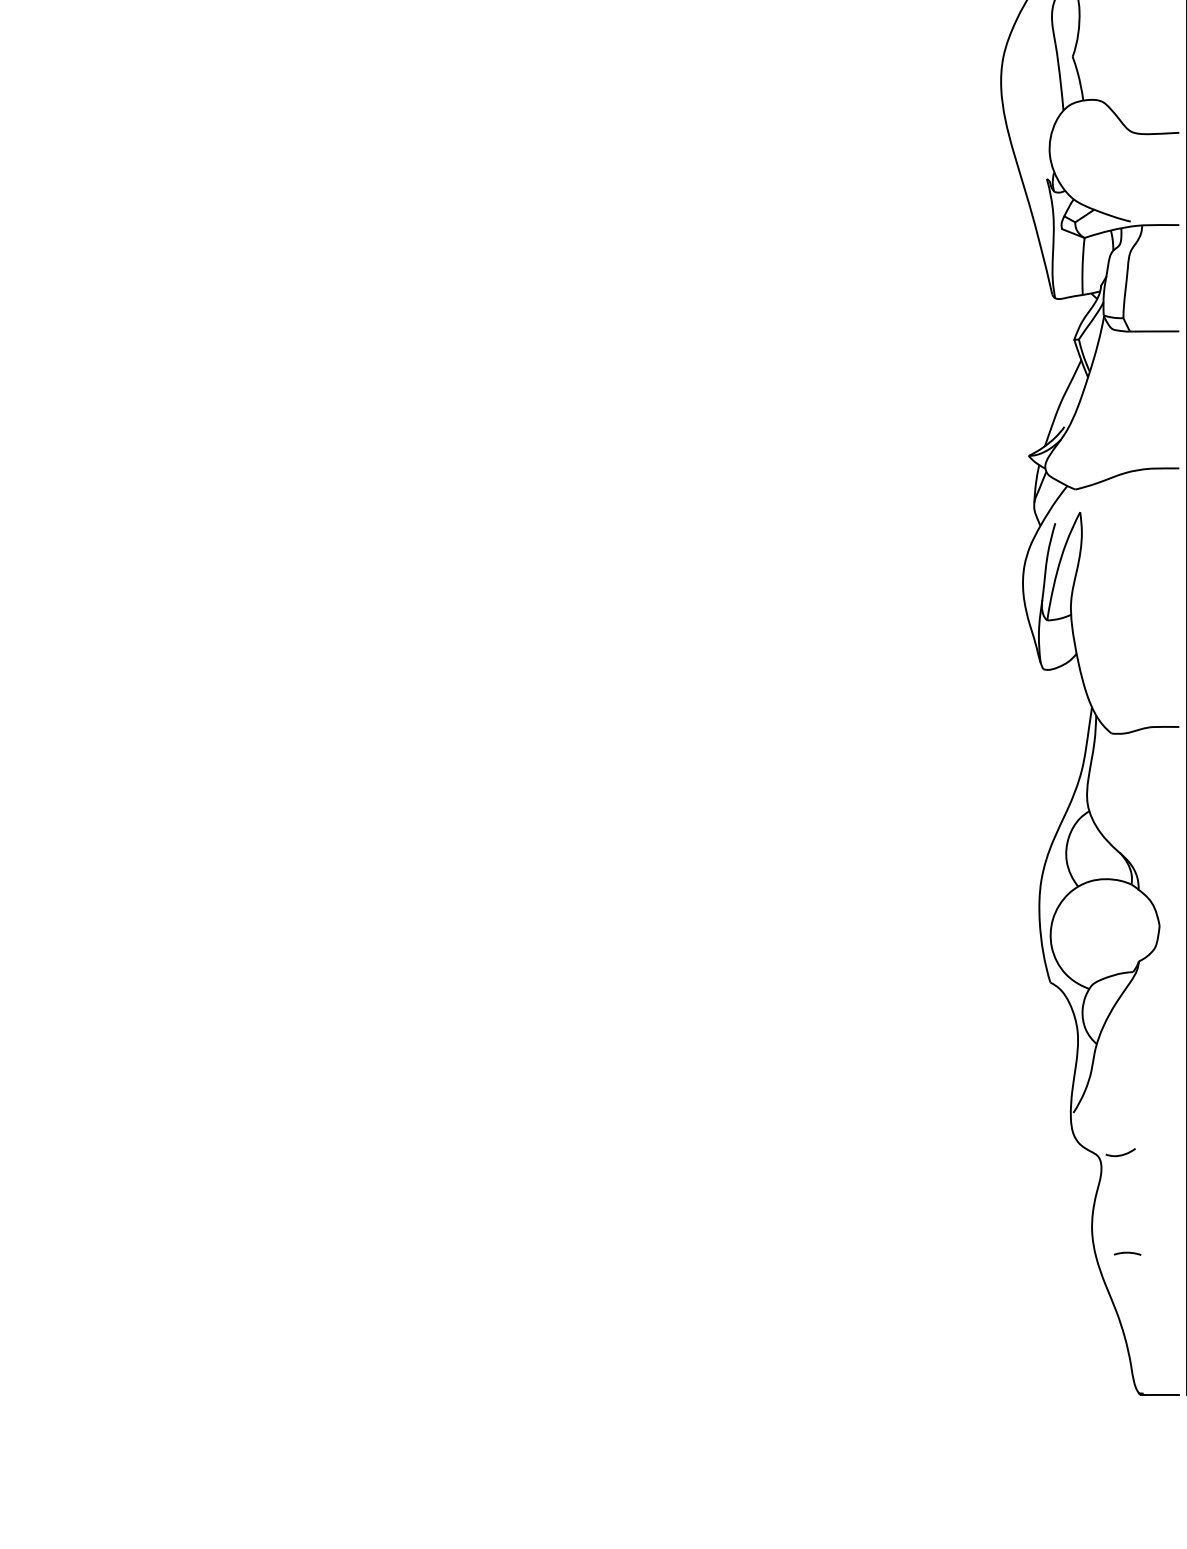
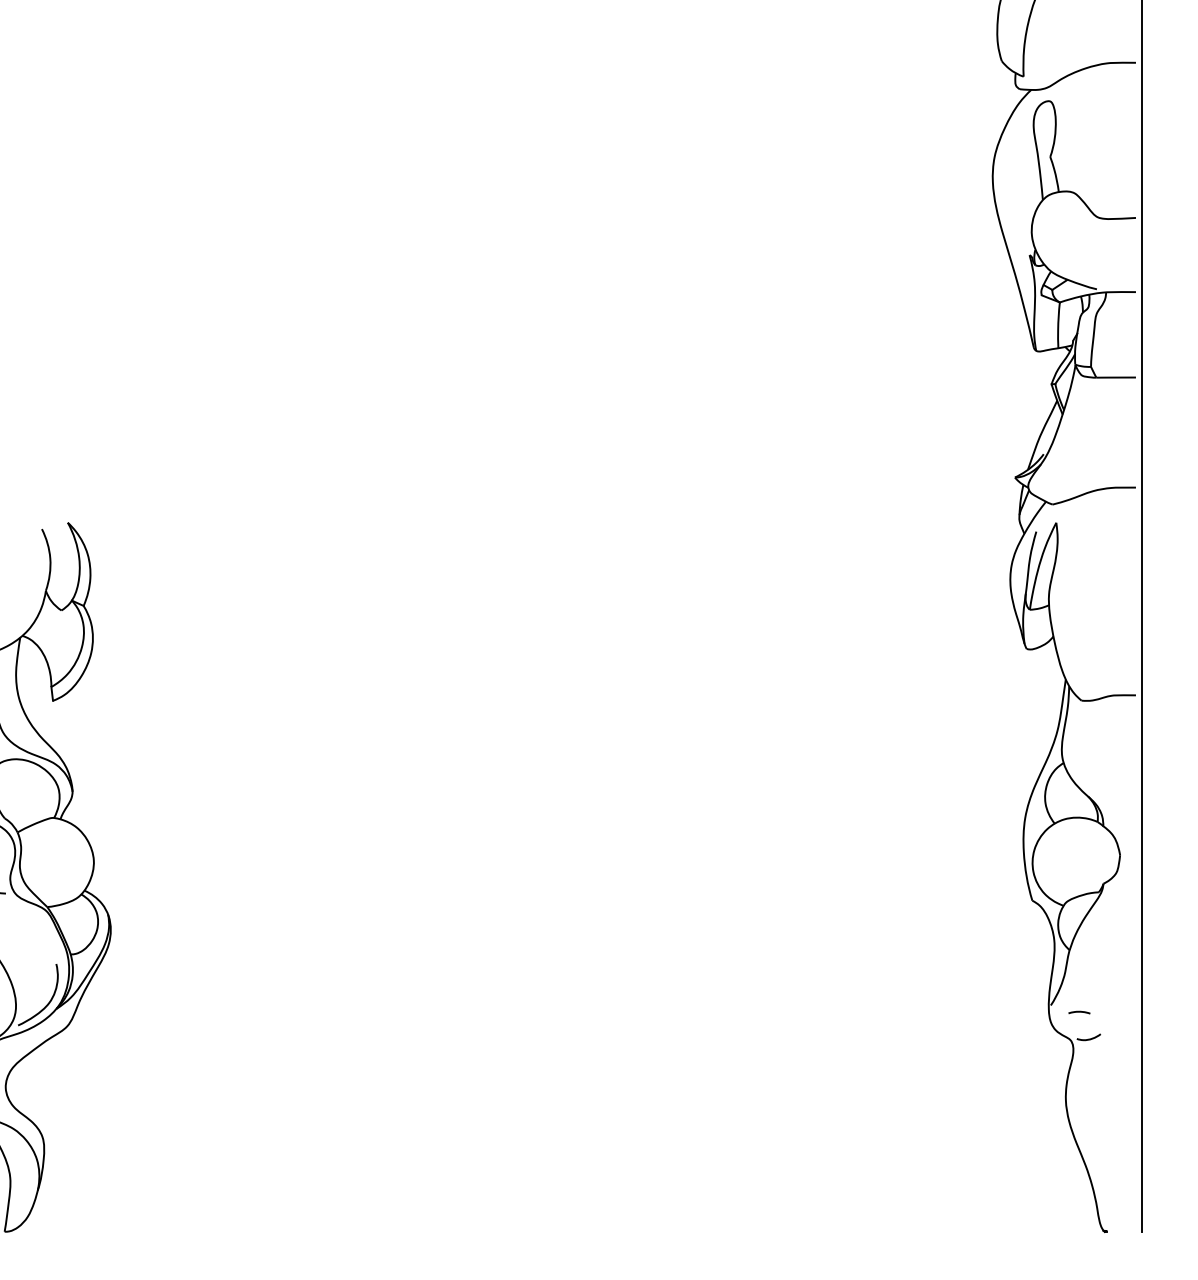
curve: (1127, 1253) -> (1079, 1012), moved
line: (1161, 1395) -> (1121, 1232), removed

